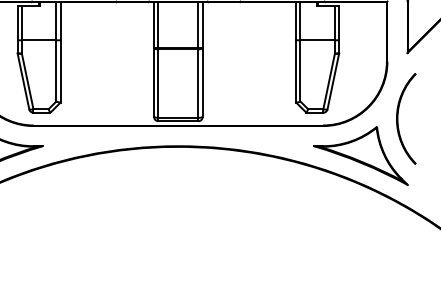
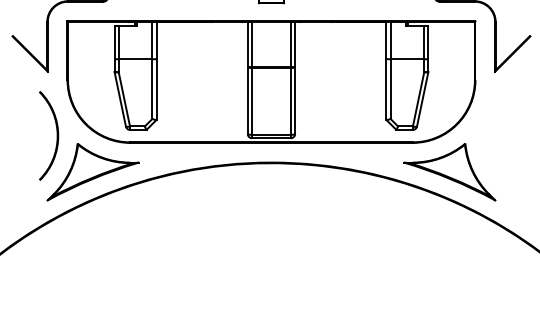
part: (398, 118) -> (486, 135), removed

